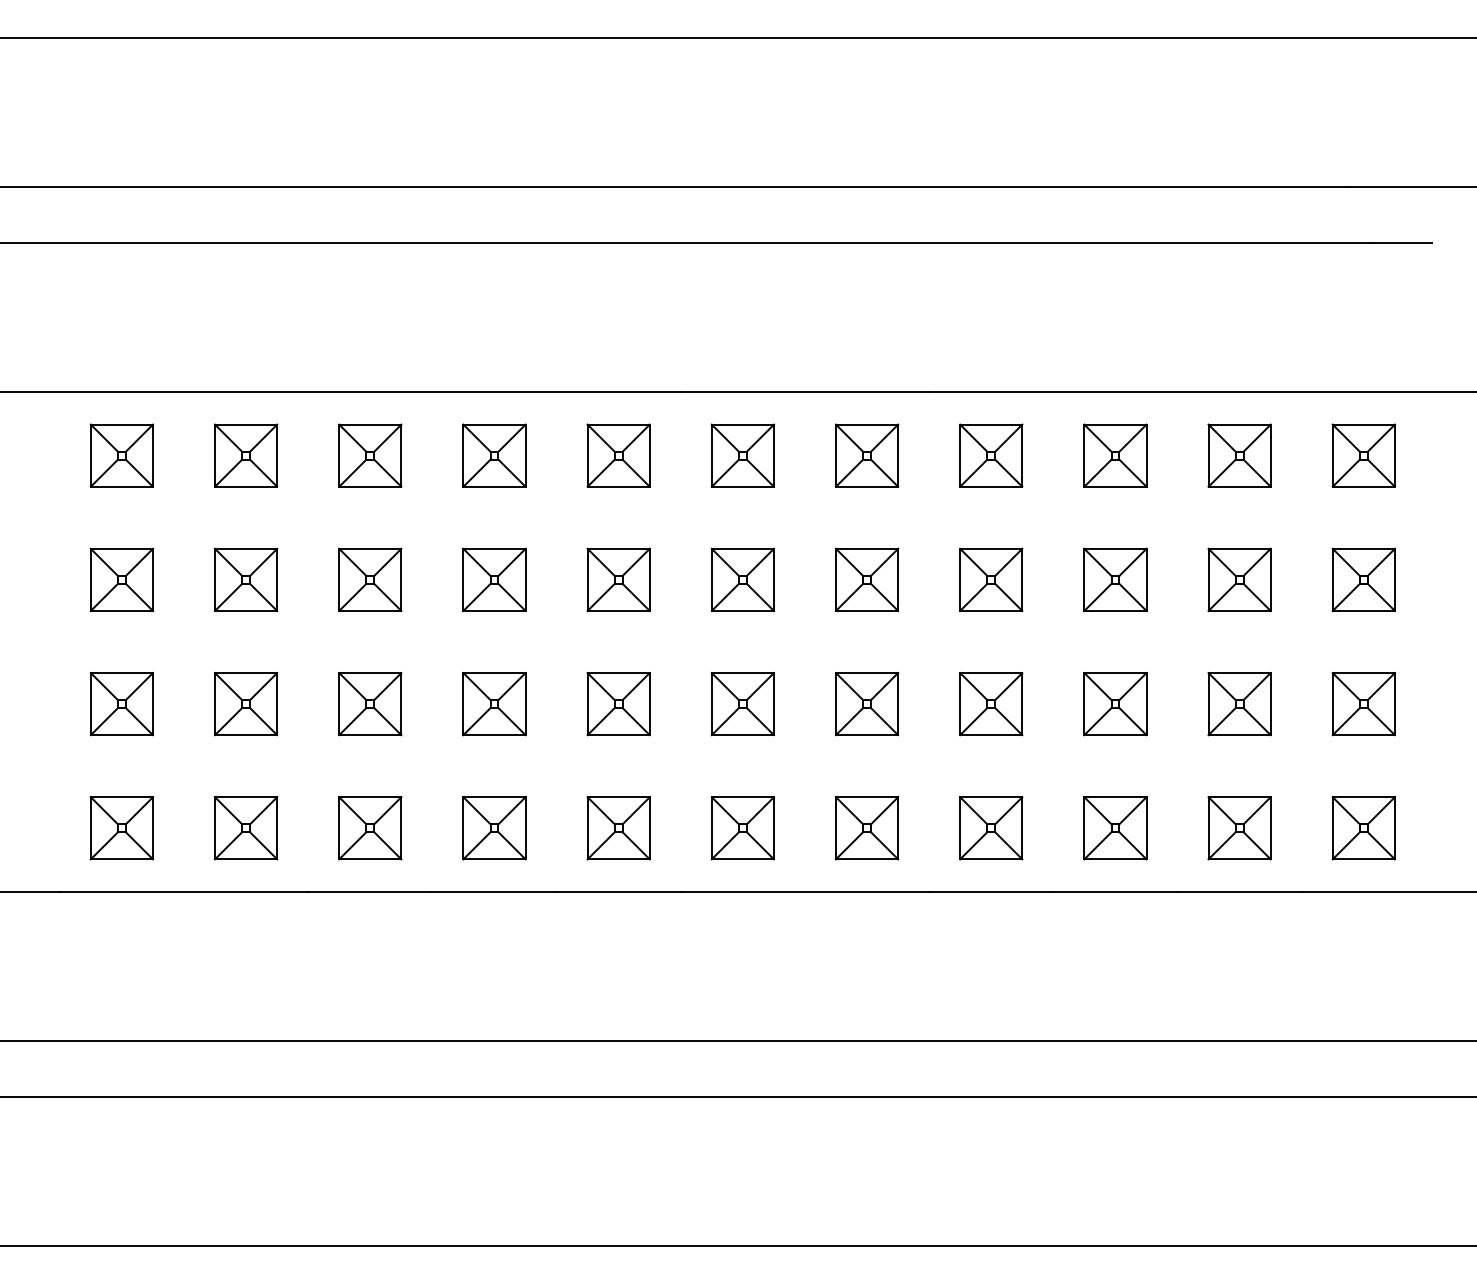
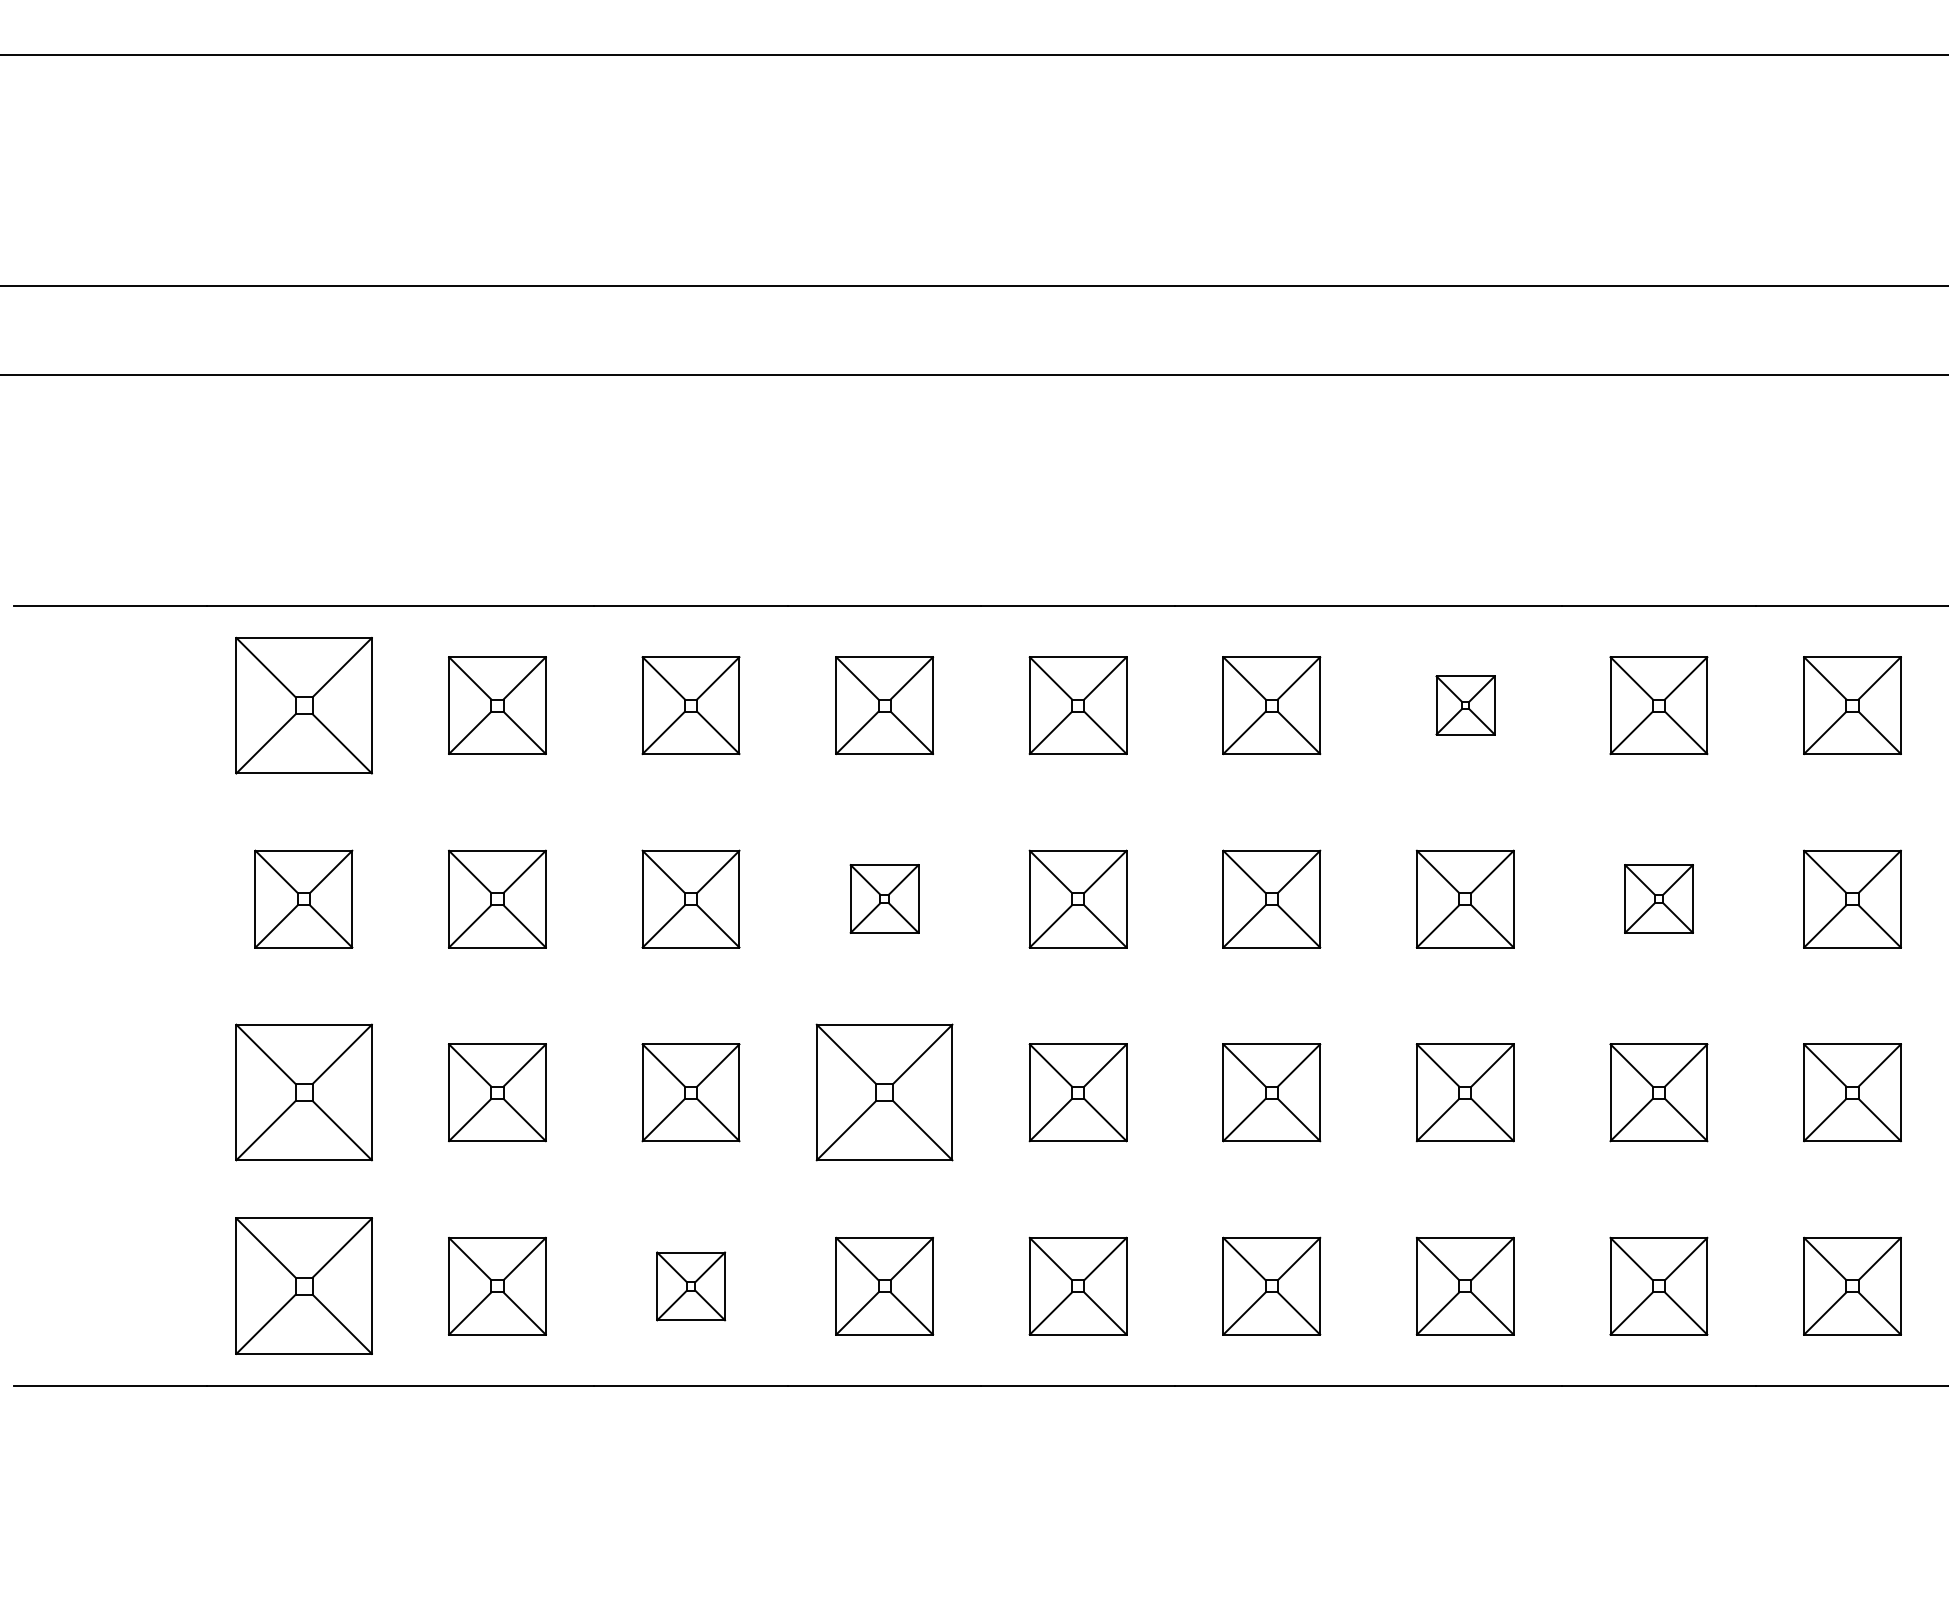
part: (121, 455) -> (303, 705), size x1.4
part: (867, 455) -> (1466, 705), size x0.6
part: (494, 579) -> (884, 898), size x0.7
part: (991, 579) -> (1659, 898), size x0.7
part: (121, 704) -> (303, 1093), size x1.4
part: (494, 704) -> (884, 1093), size x1.4
part: (121, 828) -> (303, 1286), size x1.4
part: (370, 828) -> (691, 1286), size x0.7

